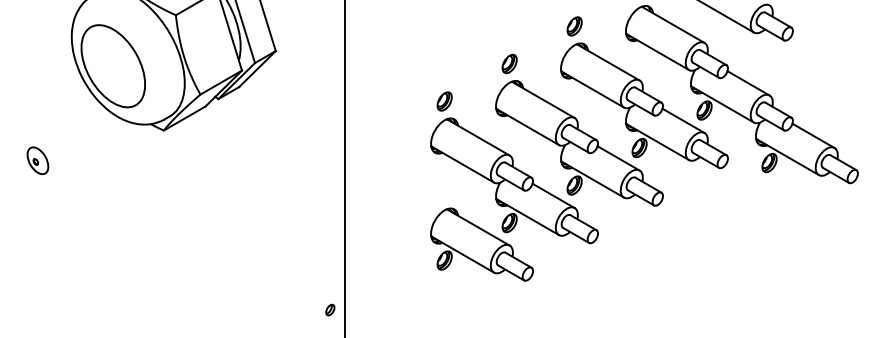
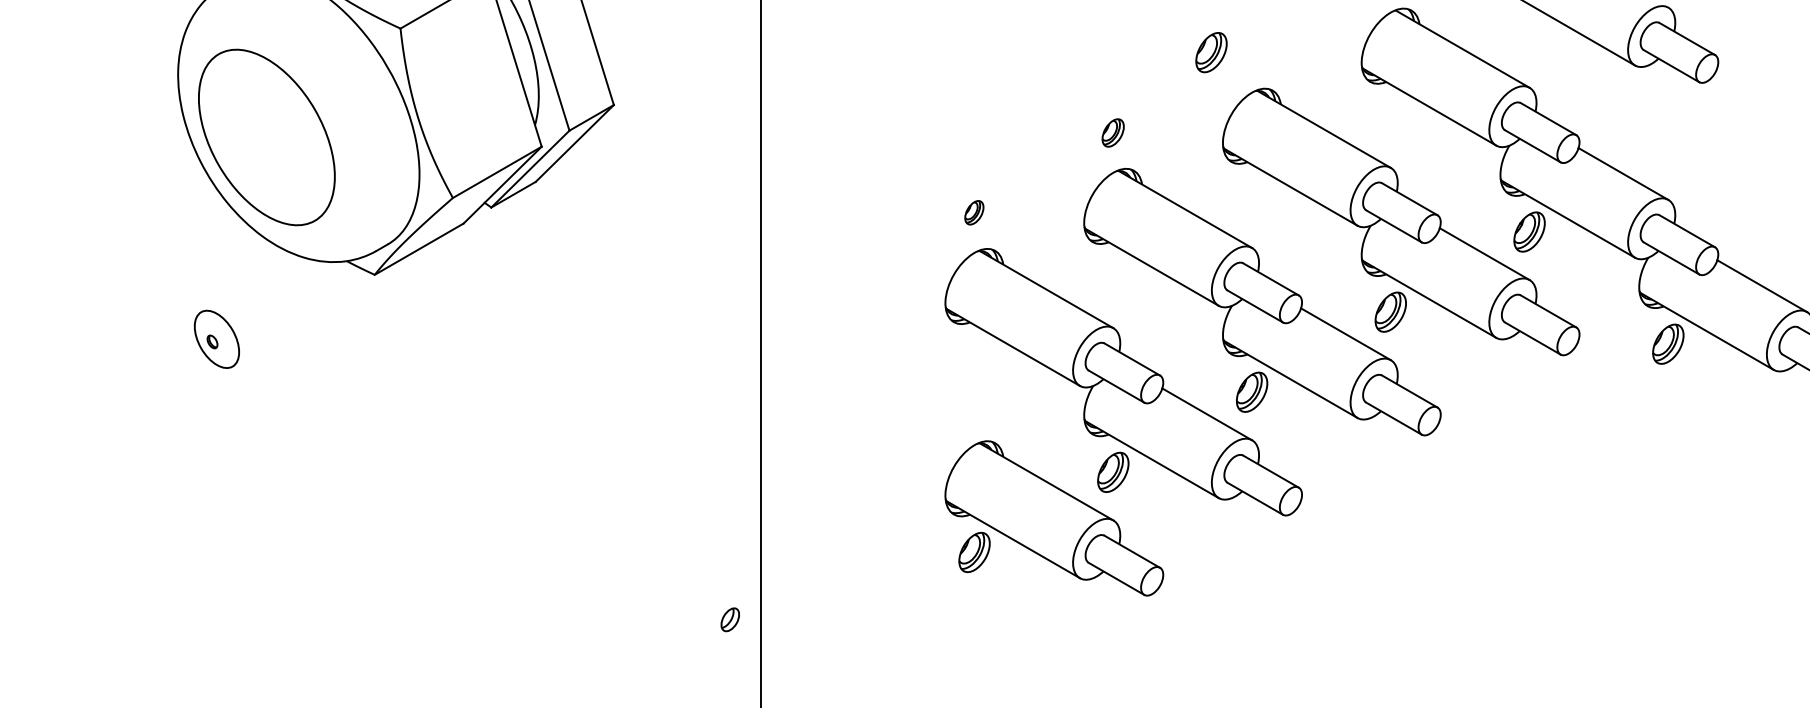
part: (574, 26) -> (1211, 52), moved
part: (509, 64) -> (1112, 133), size x0.7
part: (444, 101) -> (974, 212), size x0.6
part: (37, 160) -> (215, 338), moved
part: (330, 309) -> (730, 618), moved

